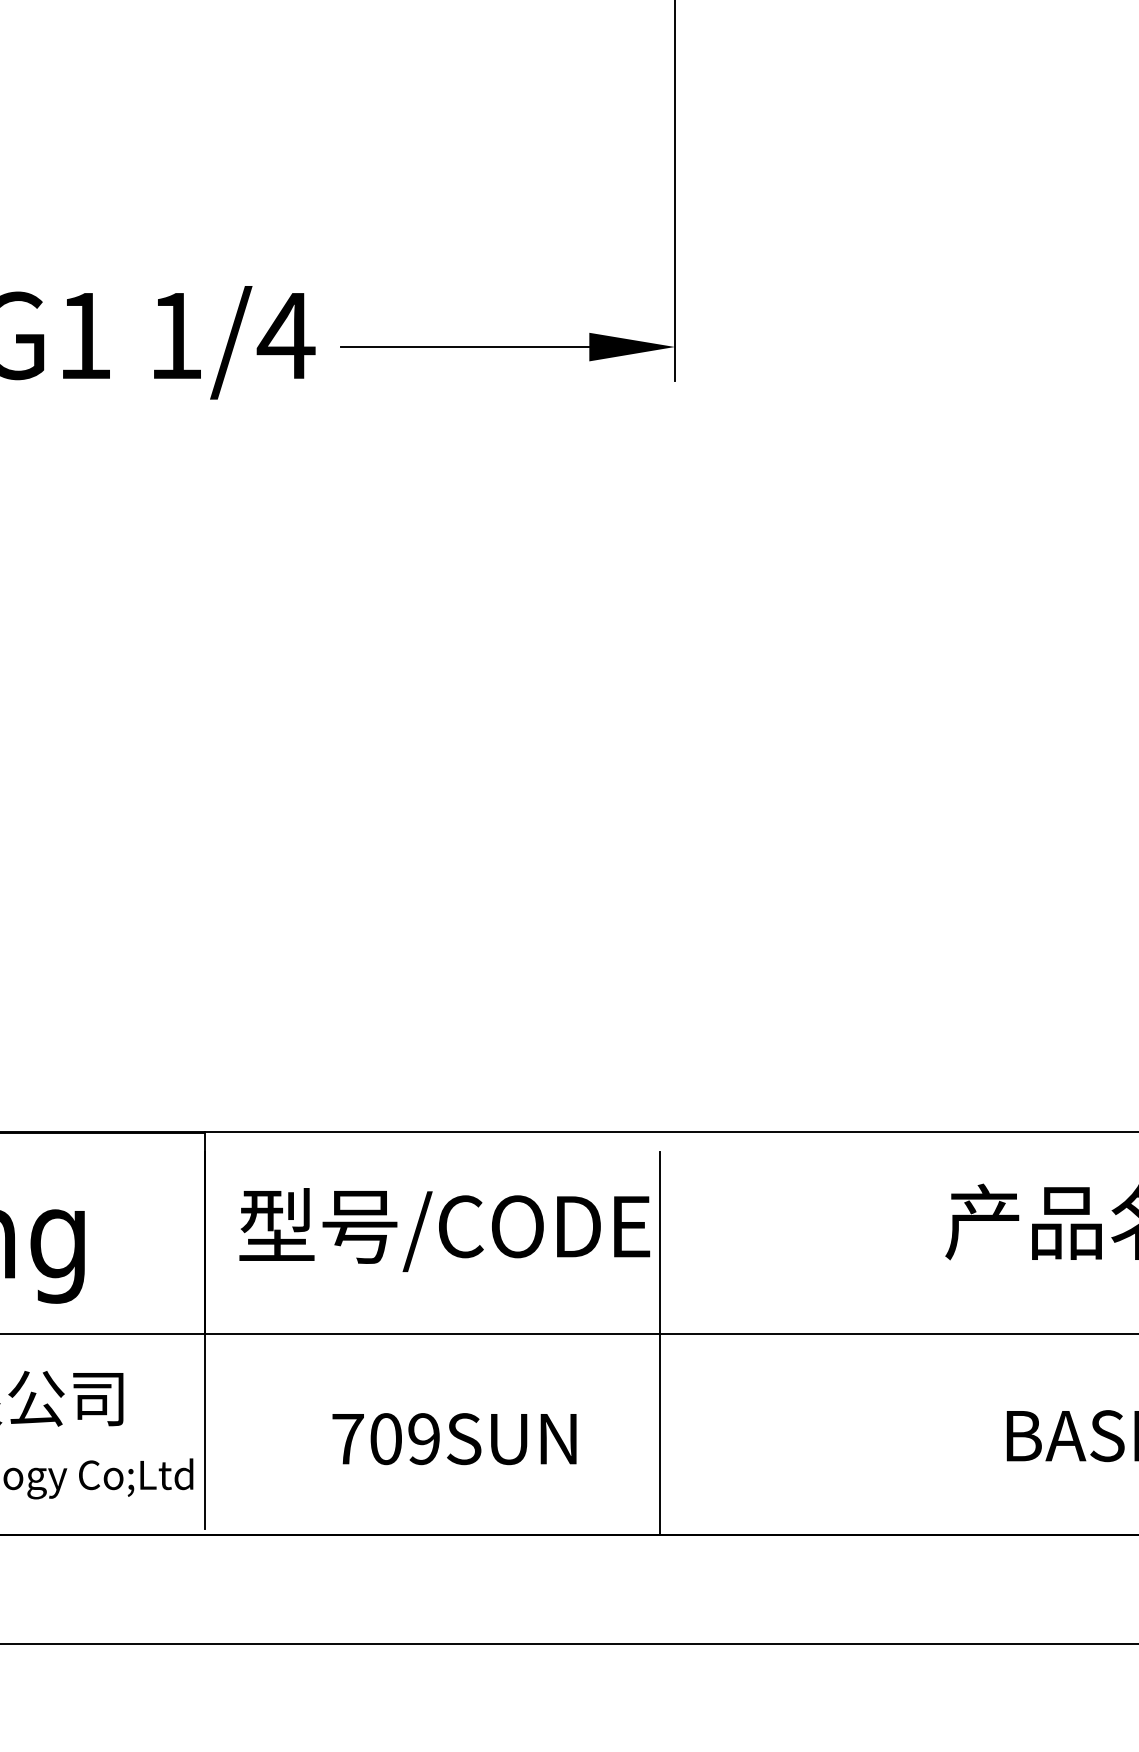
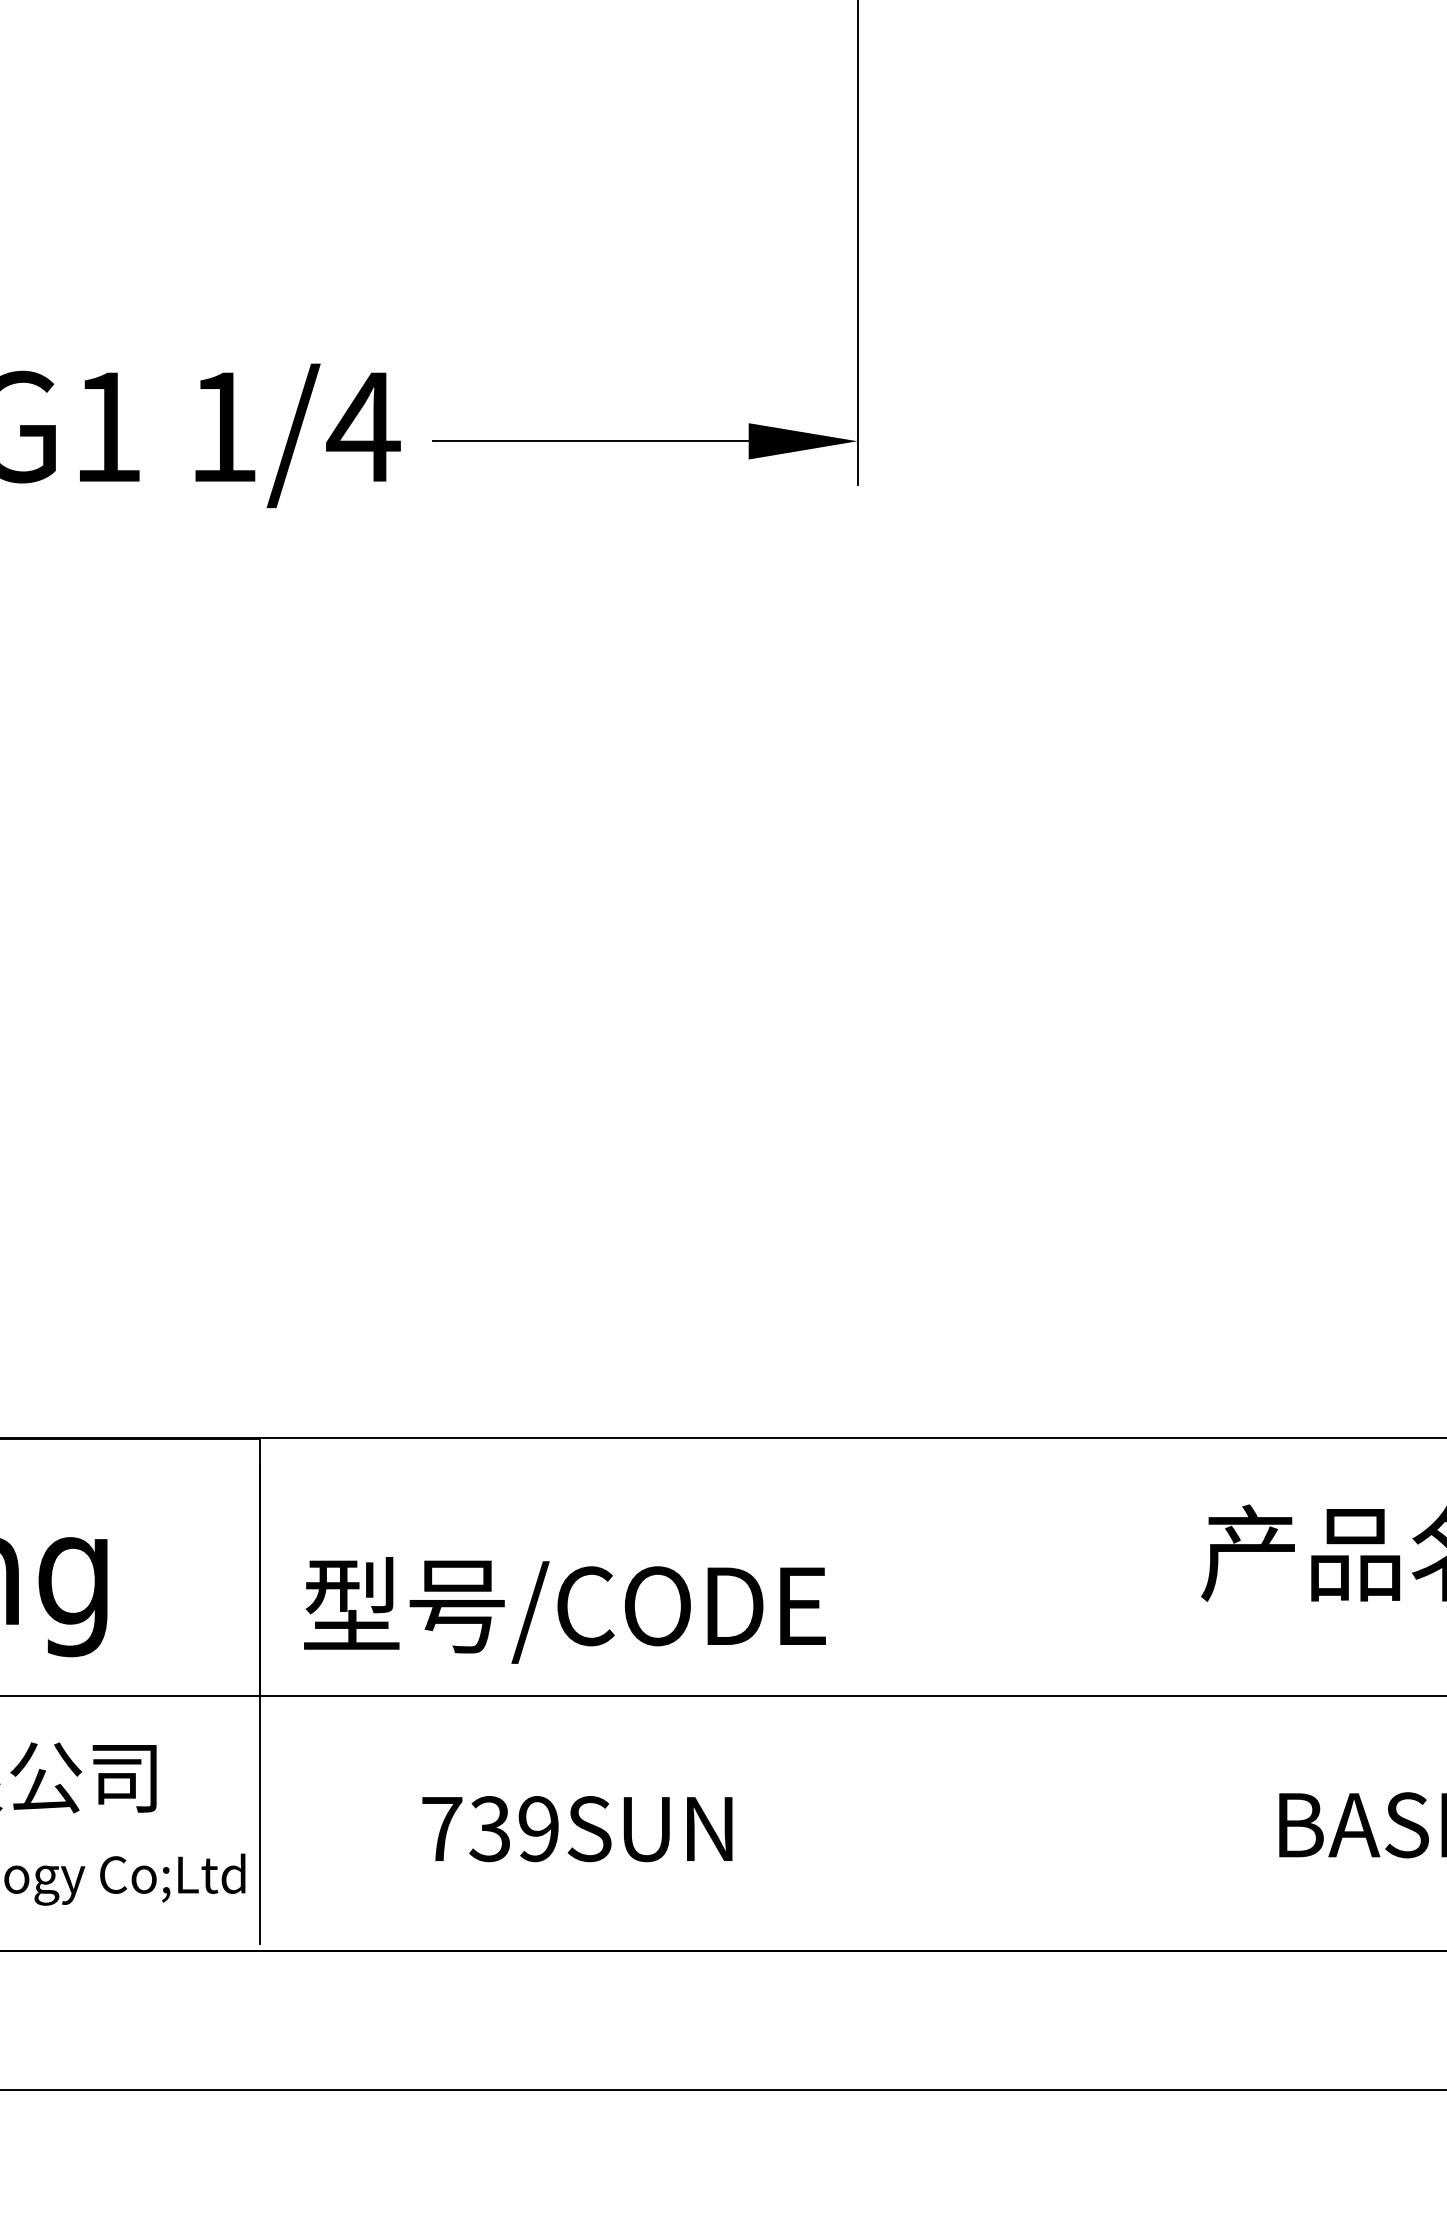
text: (444, 1230) -> (564, 1610), moved
line: (659, 1343) -> (838, 1707), removed
text: (385, 1439) -> (489, 1829), 709SUN -> 739SUN

